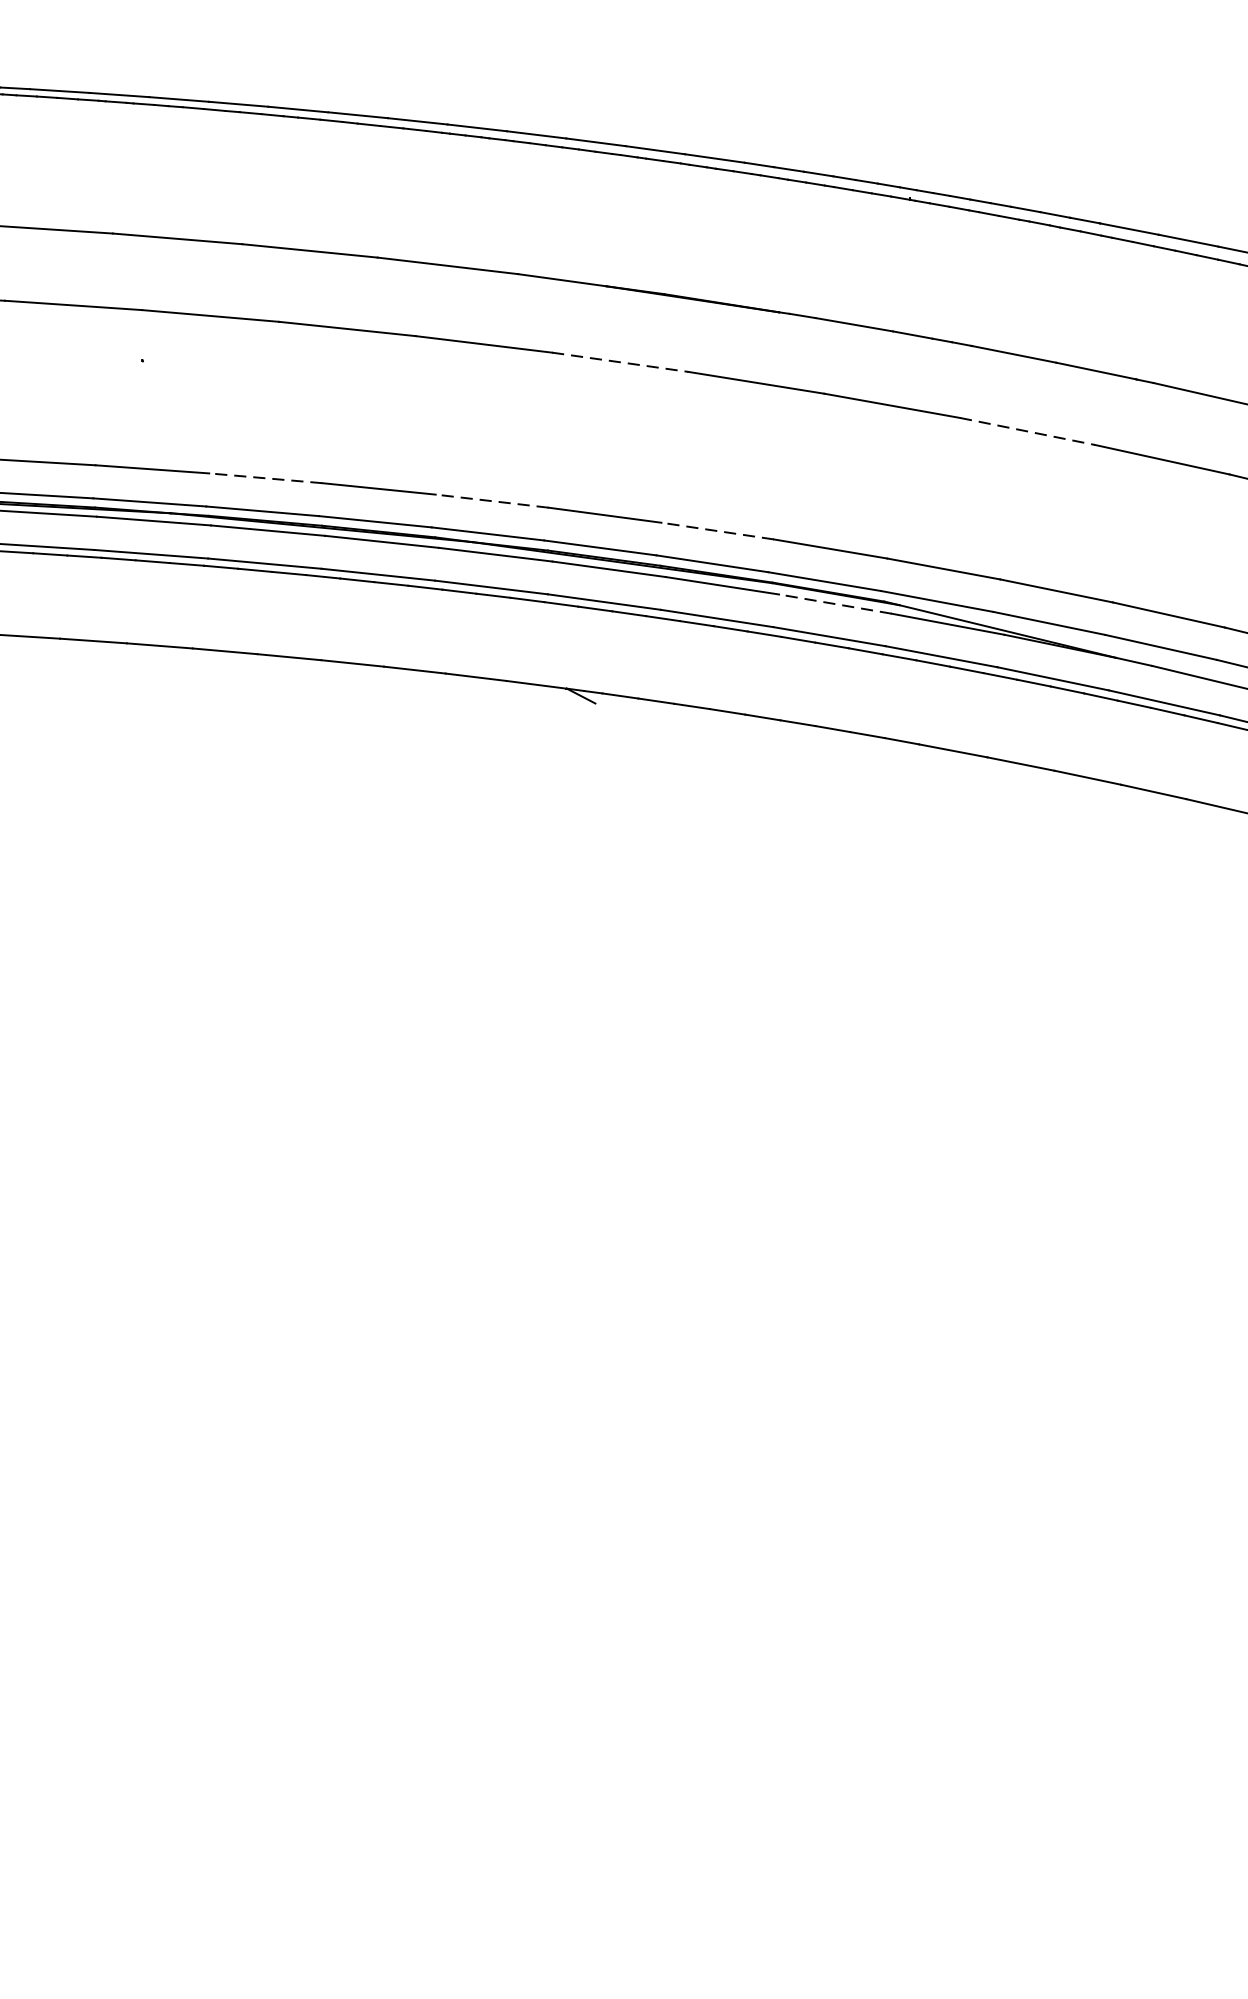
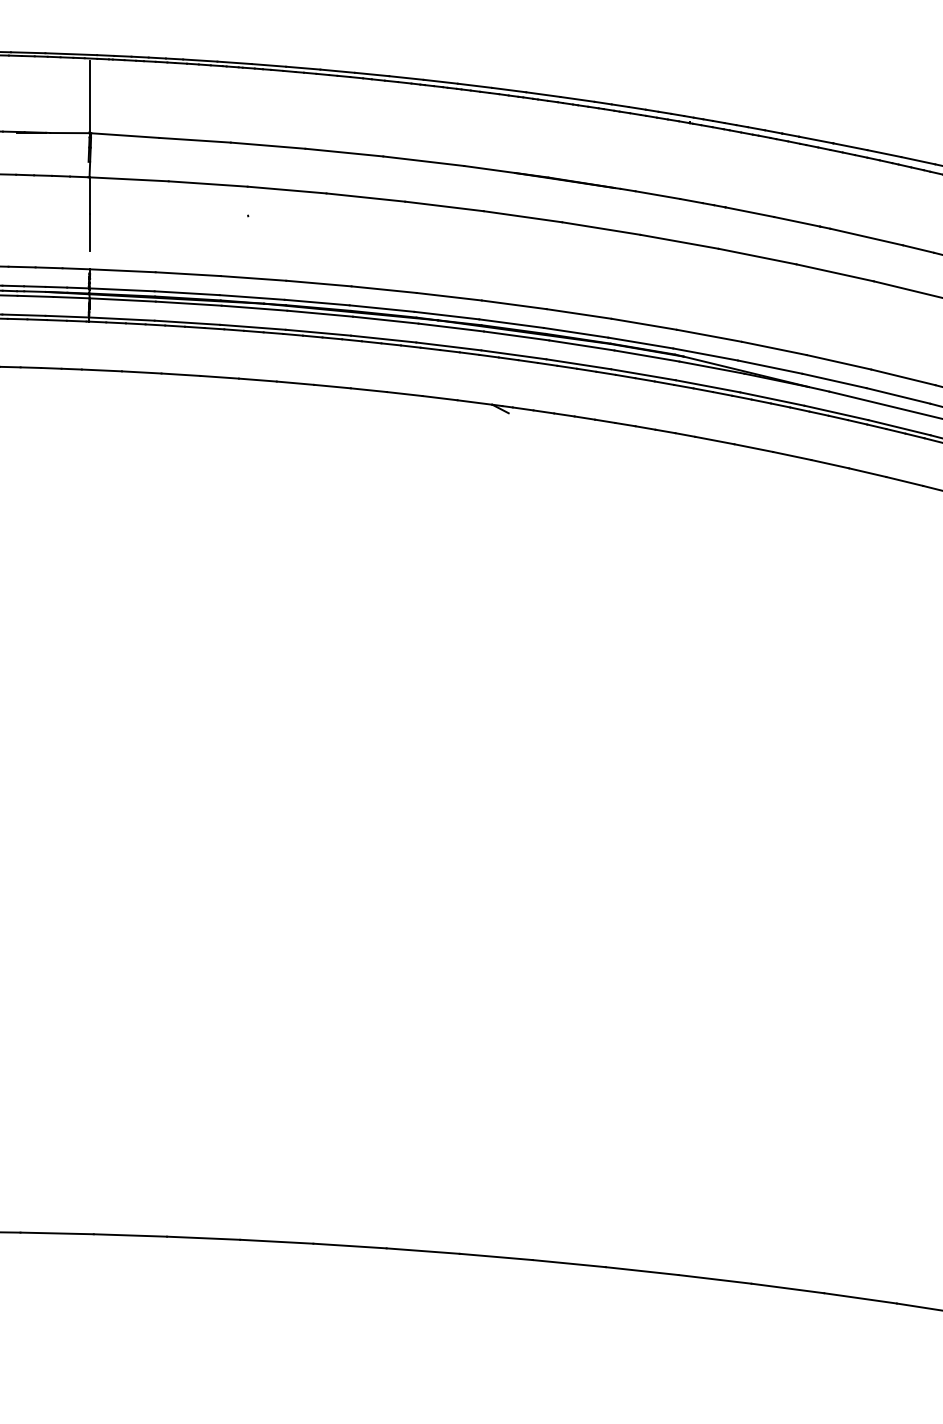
line: (621, 361) -> (523, 216), dashed -> solid
line: (1027, 431) -> (757, 256), dashed -> solid
line: (265, 478) -> (318, 283), dashed -> solid
line: (492, 500) -> (449, 296), dashed -> solid
line: (718, 530) -> (579, 313), dashed -> solid
line: (834, 604) -> (646, 356), dashed -> solid

